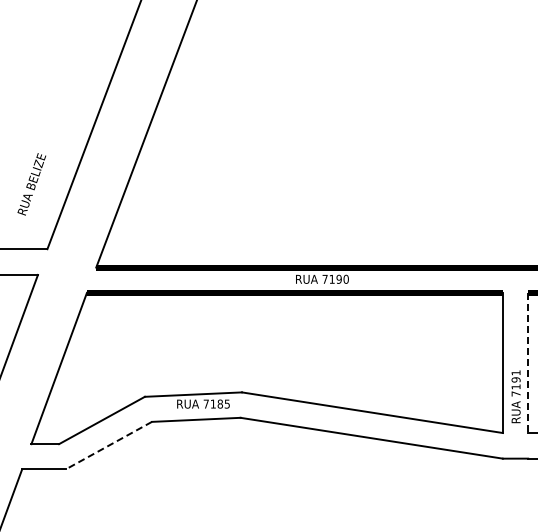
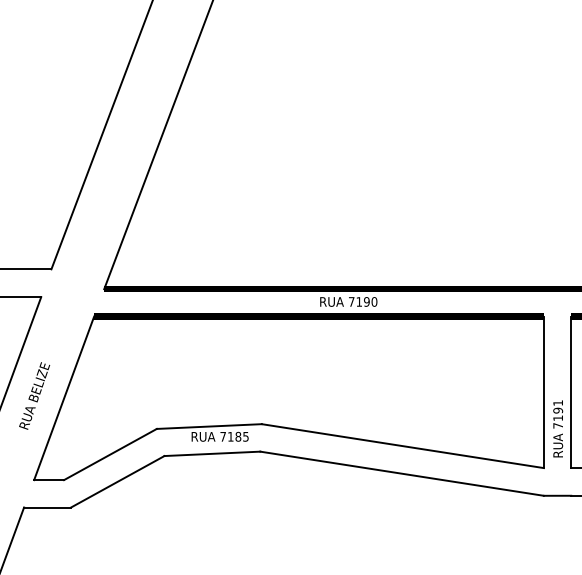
text: (31, 184) -> (34, 396), moved
line: (528, 363) -> (571, 392), dashed -> solid
line: (108, 445) -> (117, 481), dashed -> solid

